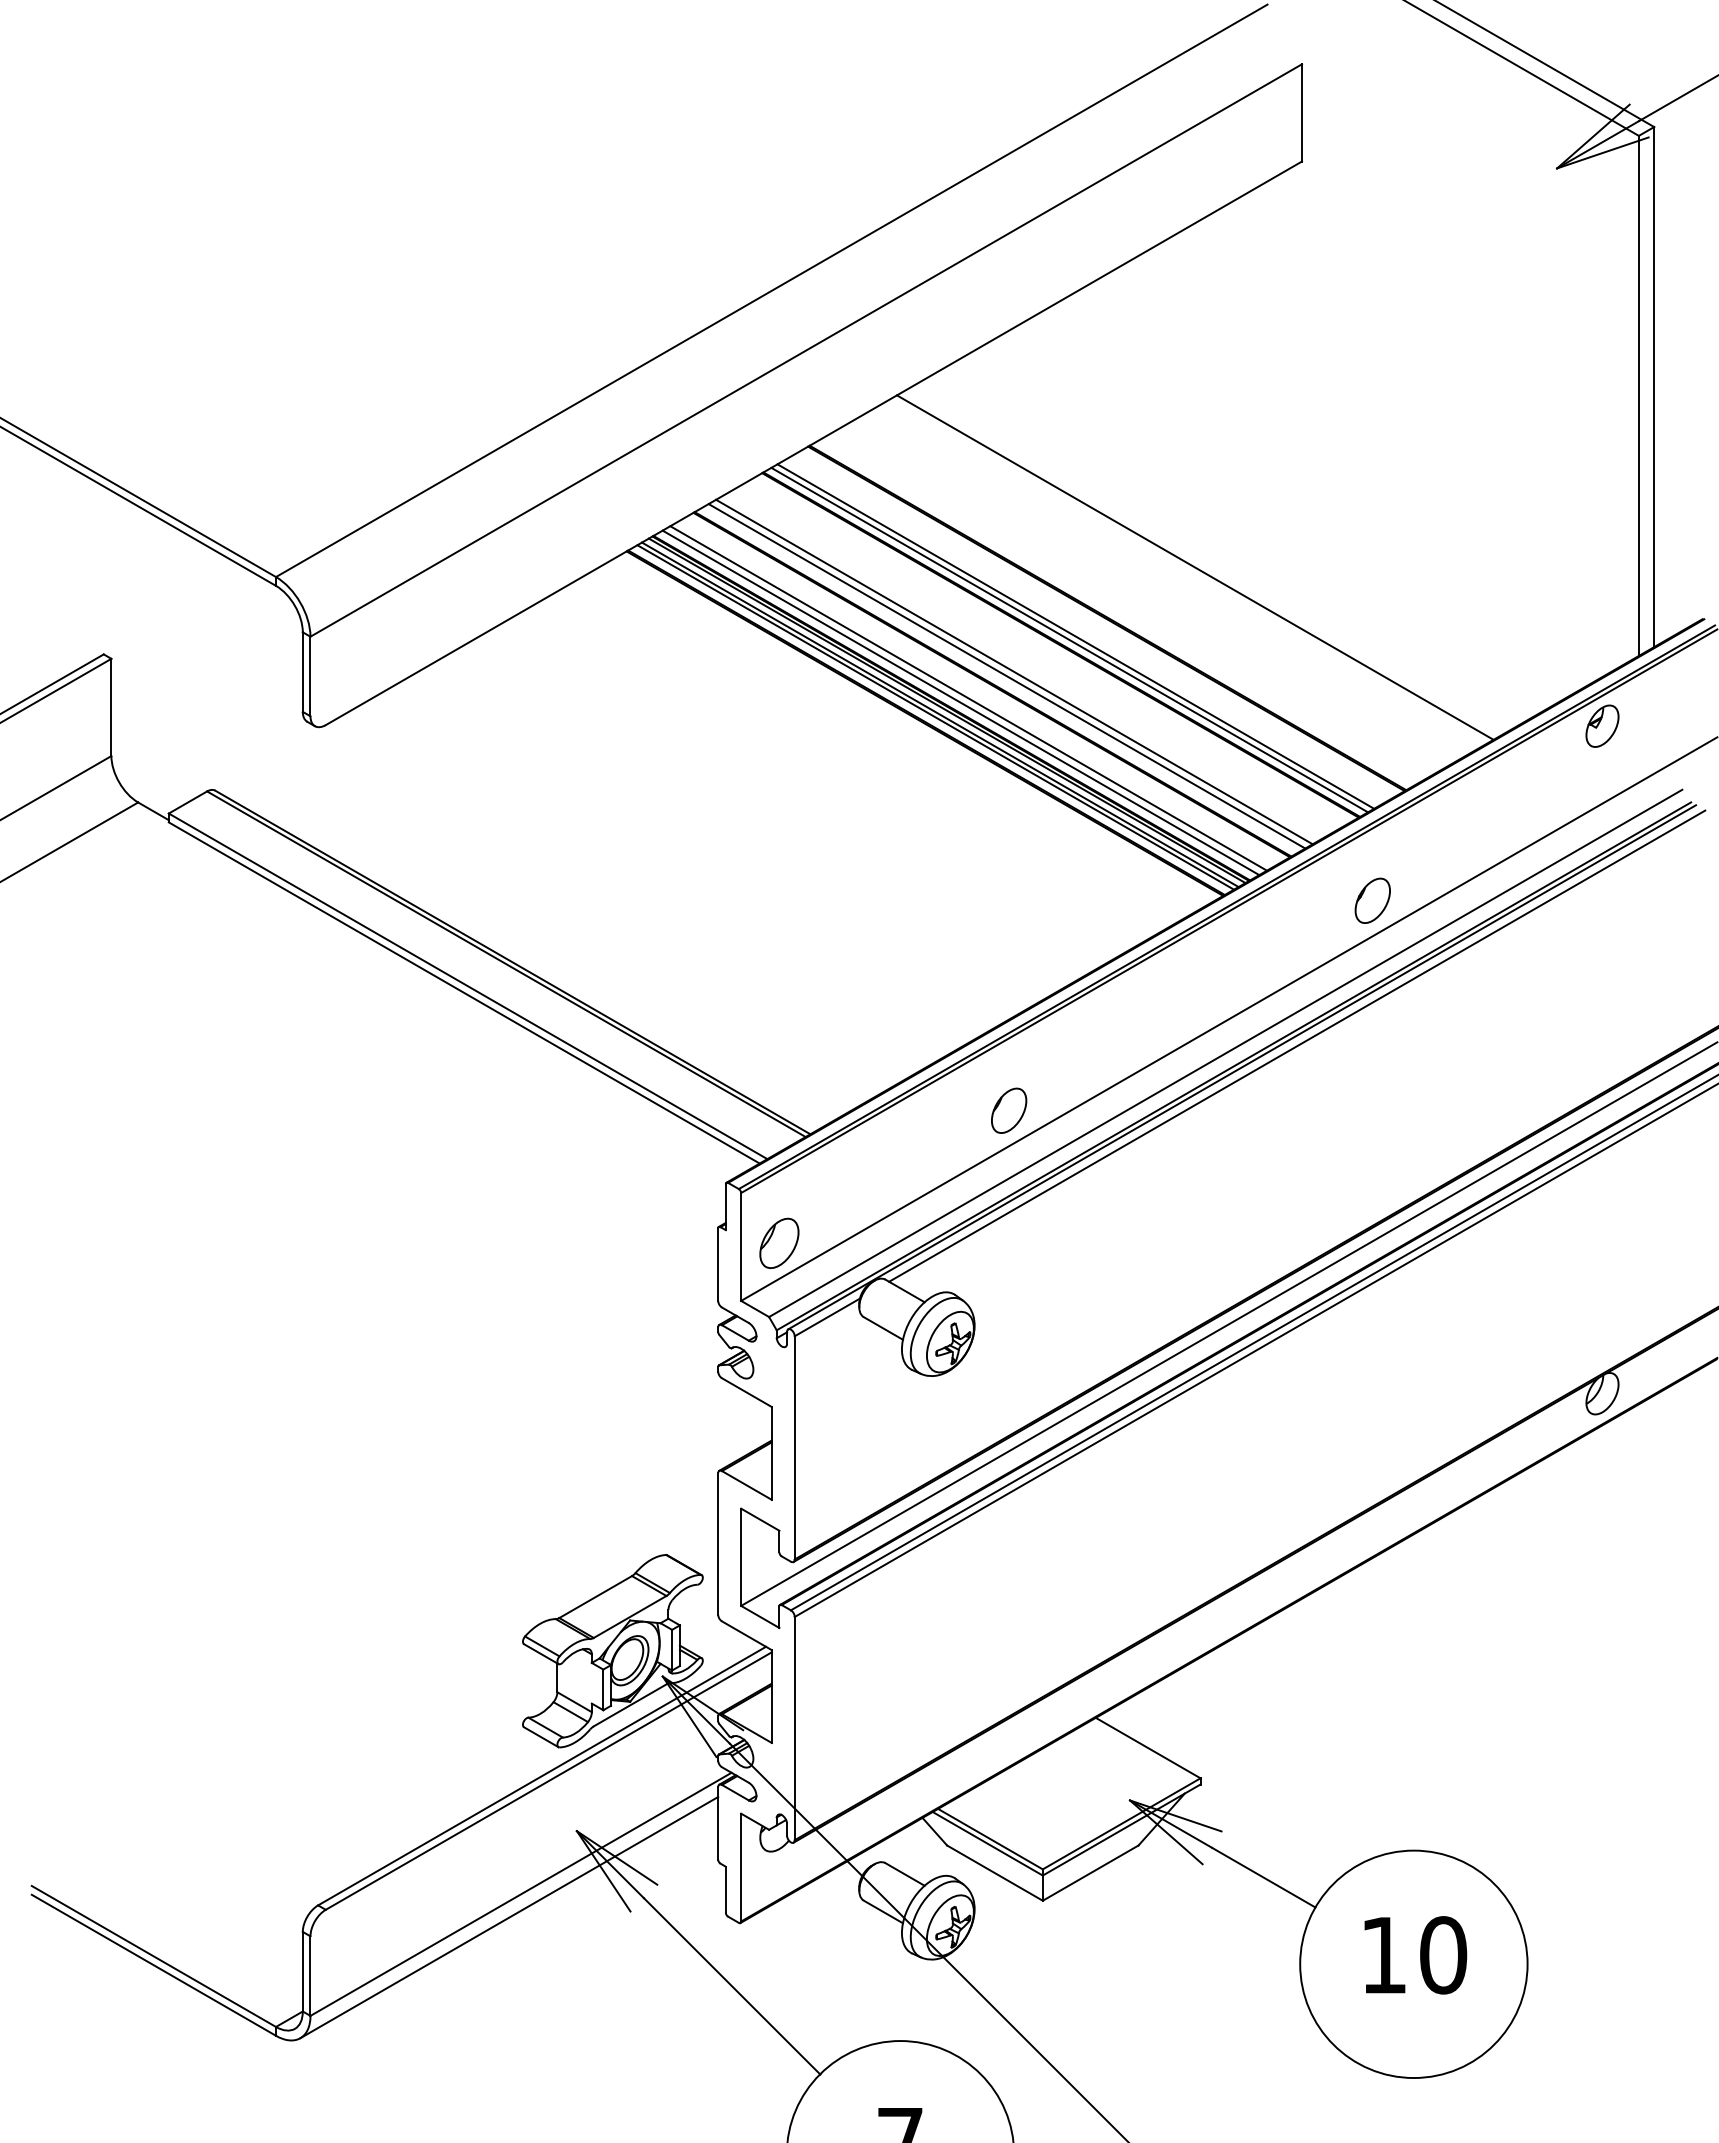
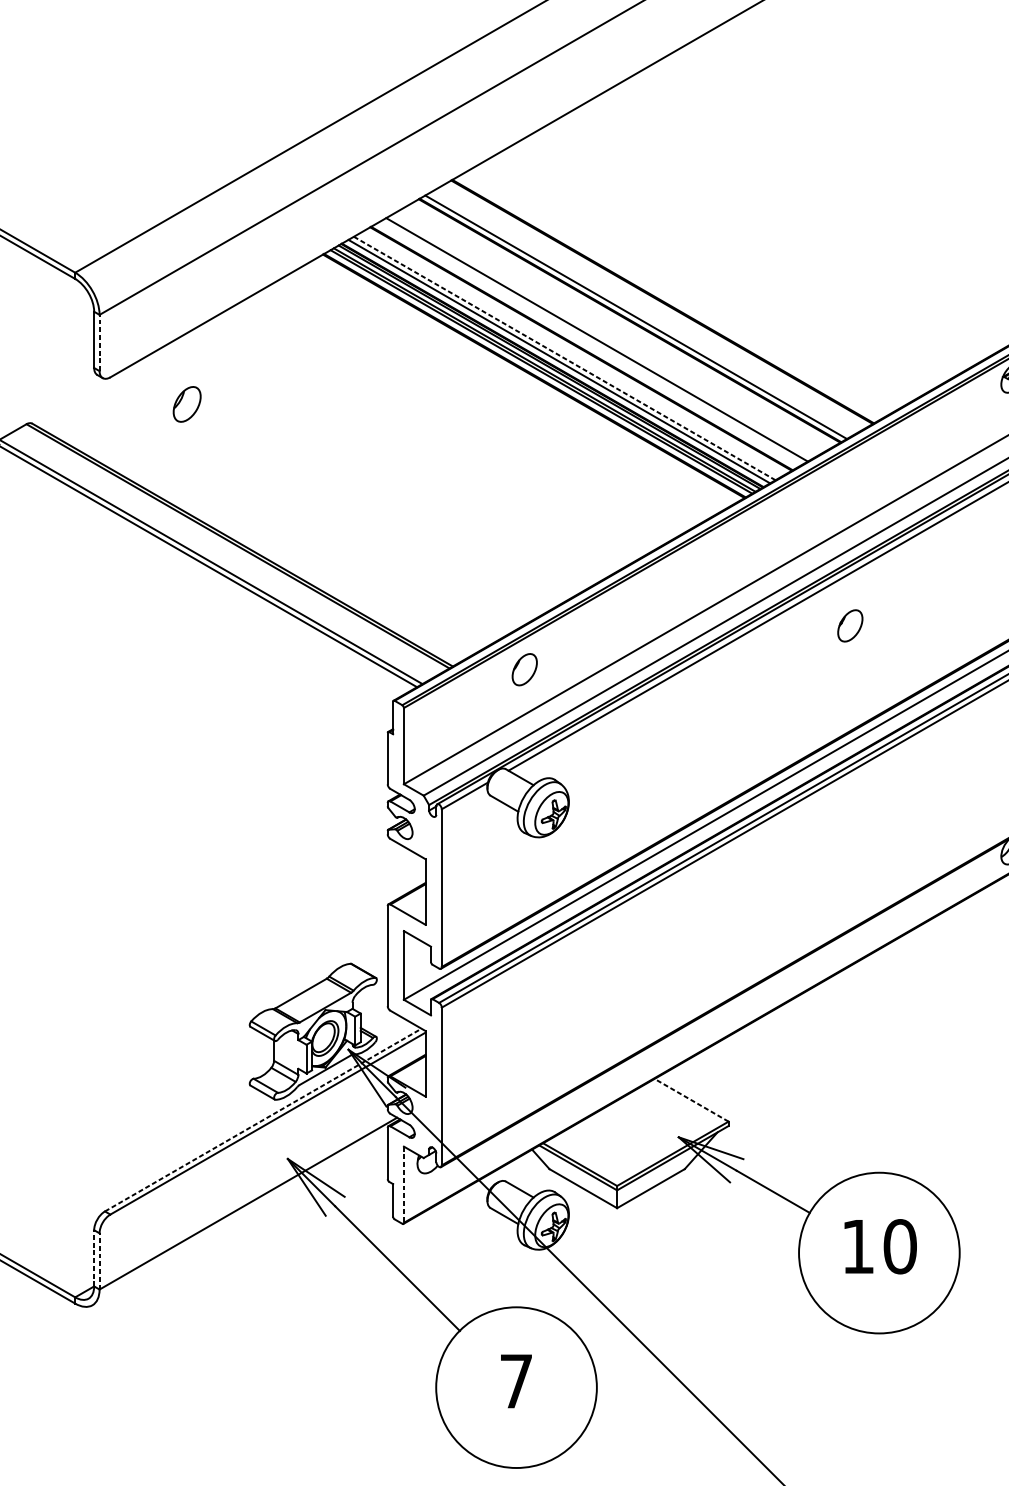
line: (1194, 567) -> (724, 265), removed
line: (1075, 636) -> (640, 314), removed
line: (310, 676) -> (99, 342), solid -> dashed
line: (1006, 676) -> (591, 342), removed
line: (968, 698) -> (564, 358), solid -> dashed
part: (1372, 900) -> (850, 625), moved
part: (1009, 1110) -> (525, 669), moved
part: (779, 1243) -> (187, 404), moved
line: (1147, 1747) -> (691, 1099), solid -> dashed
line: (542, 1776) -> (263, 1120), solid -> dashed
line: (741, 1867) -> (404, 1184), solid -> dashed
line: (509, 1917) -> (240, 1220), removed
line: (302, 1971) -> (93, 1258), solid -> dashed
line: (310, 1976) -> (99, 1261), solid -> dashed

